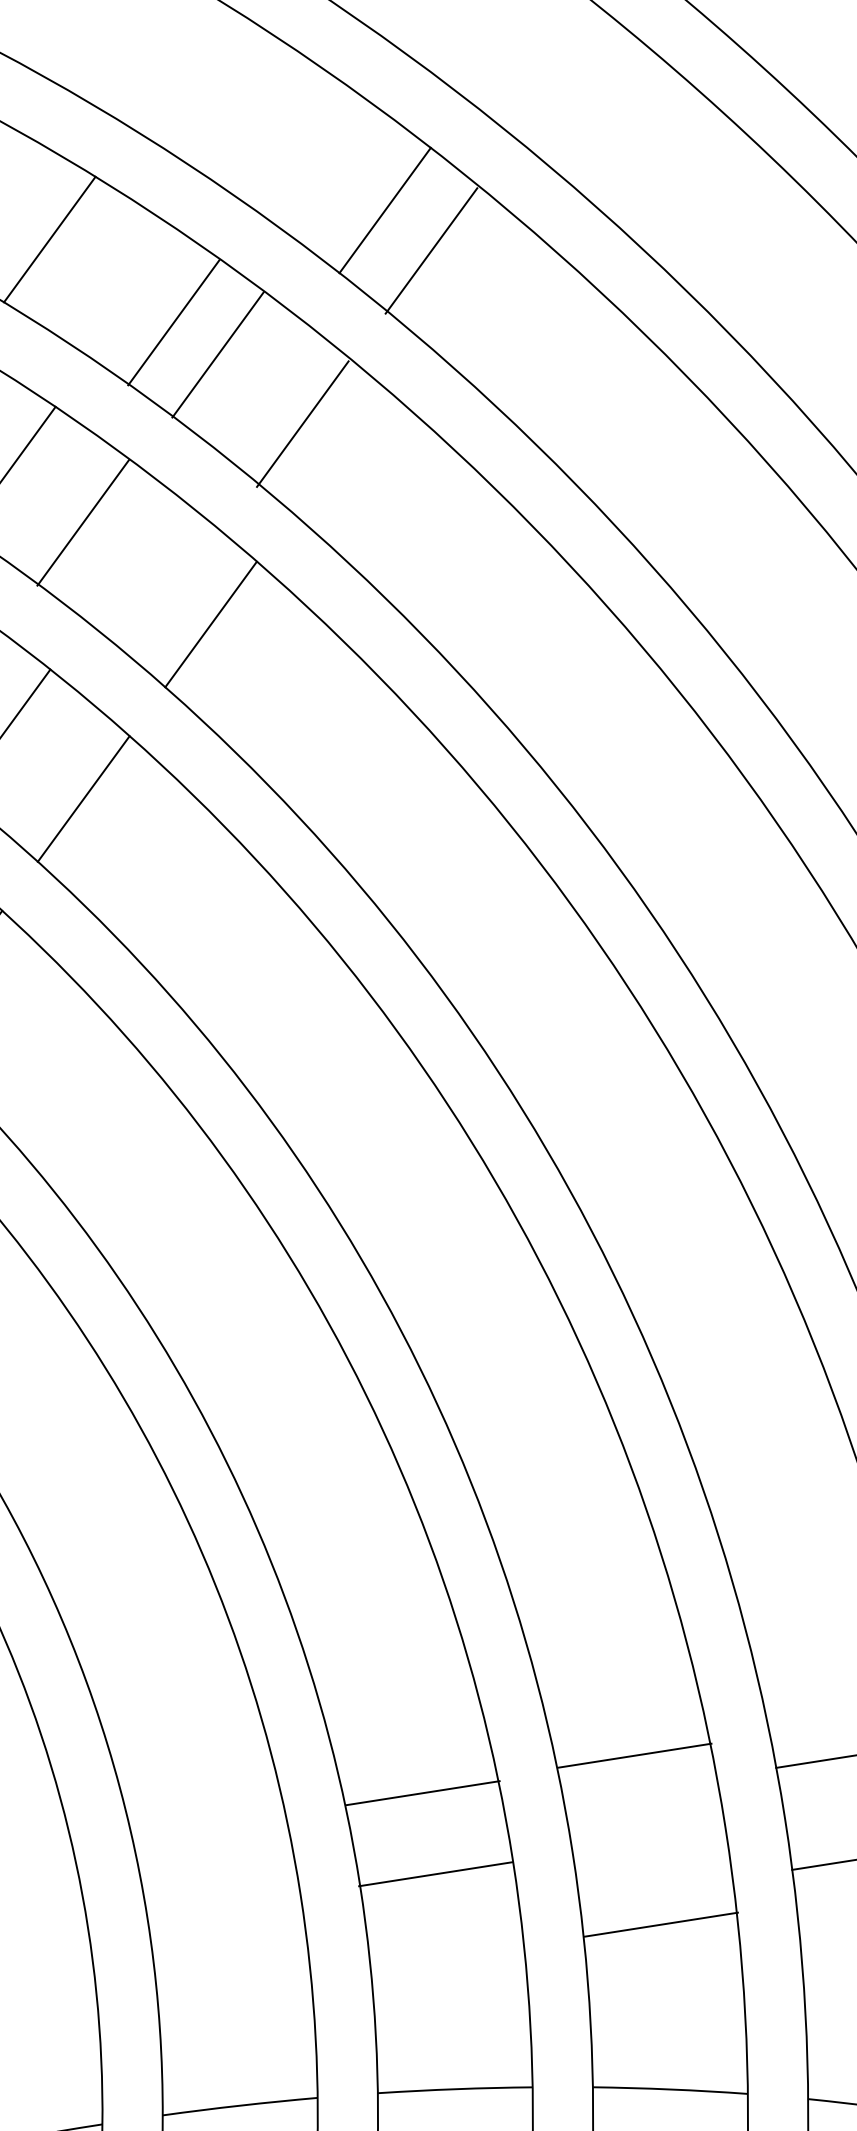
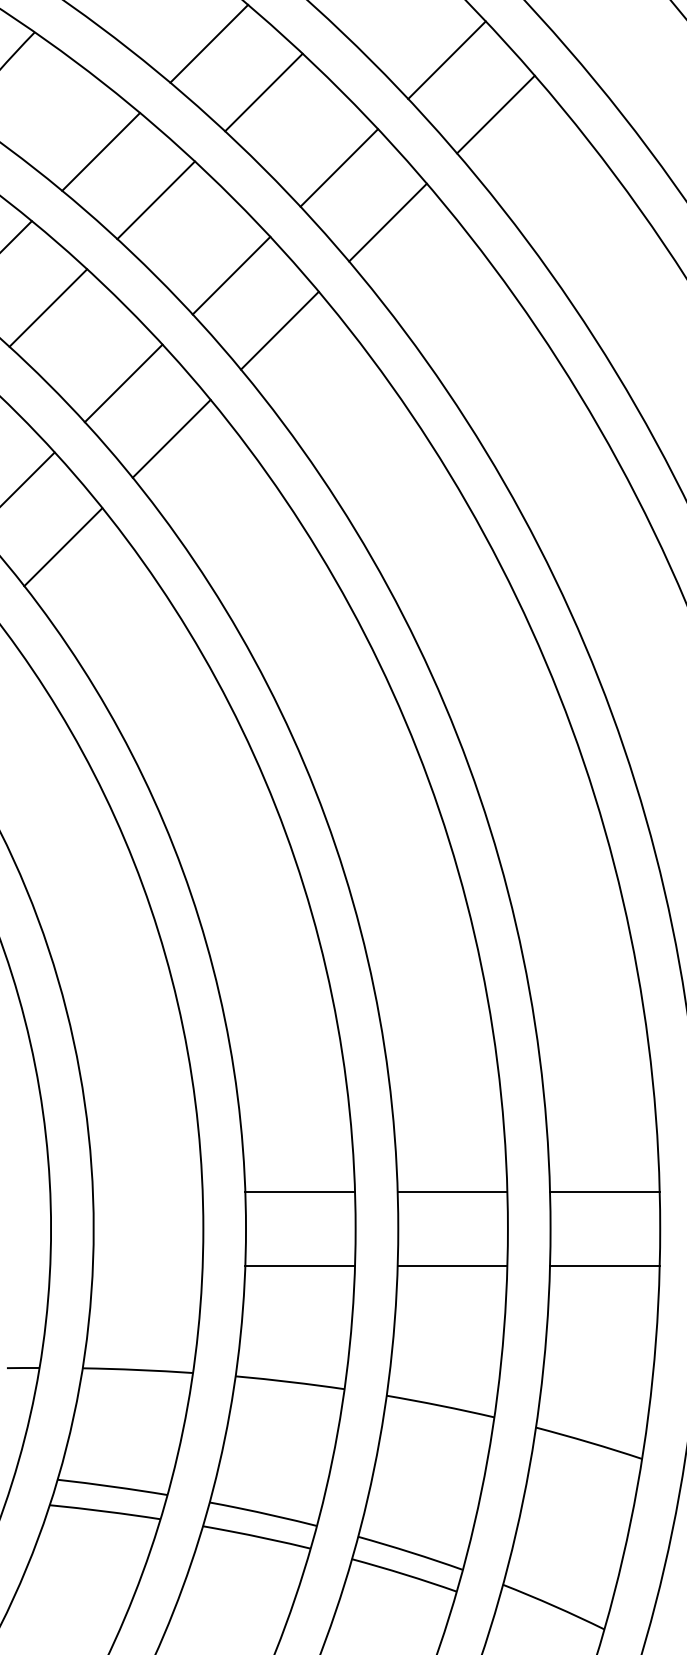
line: (430, 250) -> (495, 114), moved
line: (173, 322) -> (263, 92), moved
line: (218, 354) -> (339, 167), moved
line: (302, 424) -> (387, 222), moved
line: (83, 522) -> (231, 275), moved
line: (634, 1755) -> (452, 1192), moved
line: (423, 1793) -> (300, 1192), moved
line: (436, 1874) -> (300, 1265), moved
line: (661, 1924) -> (452, 1265), moved

